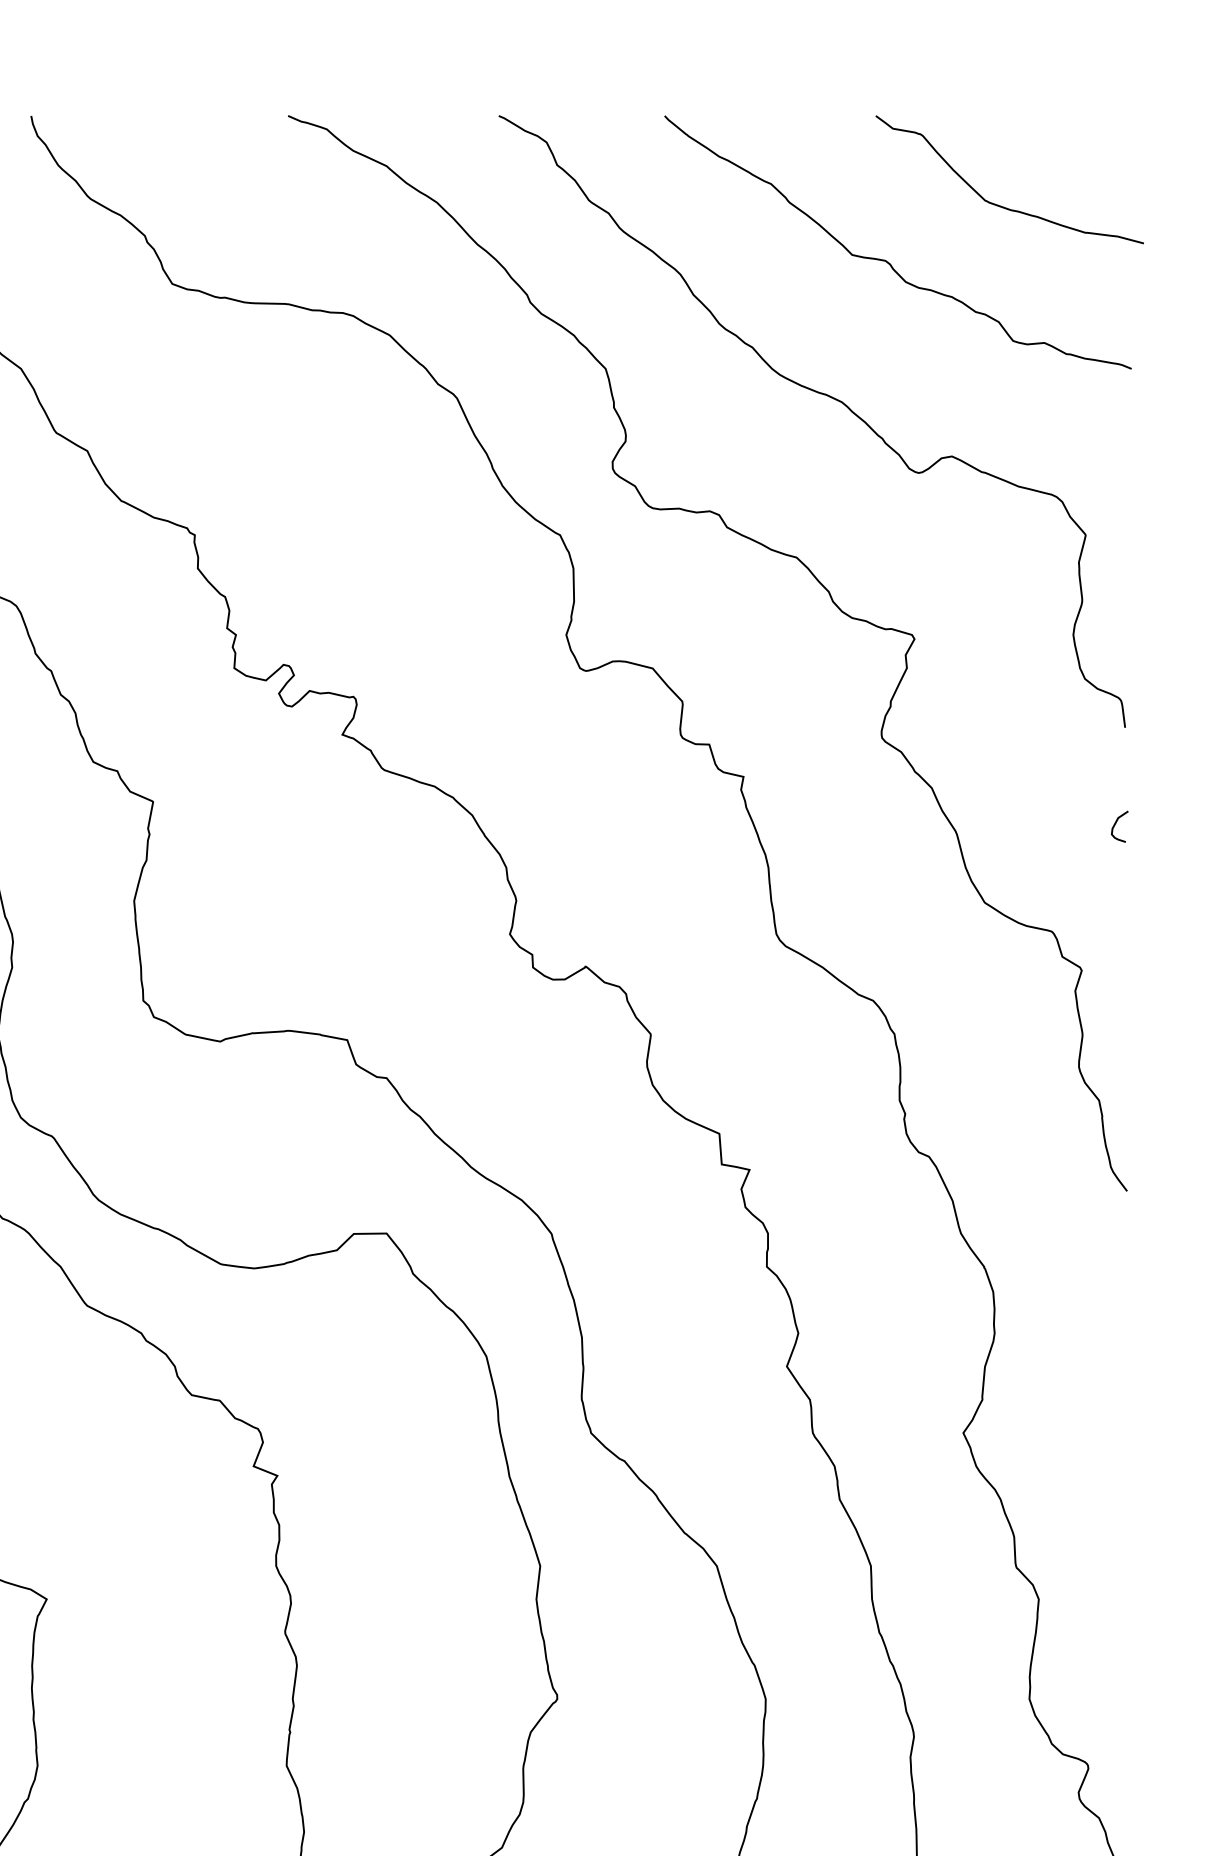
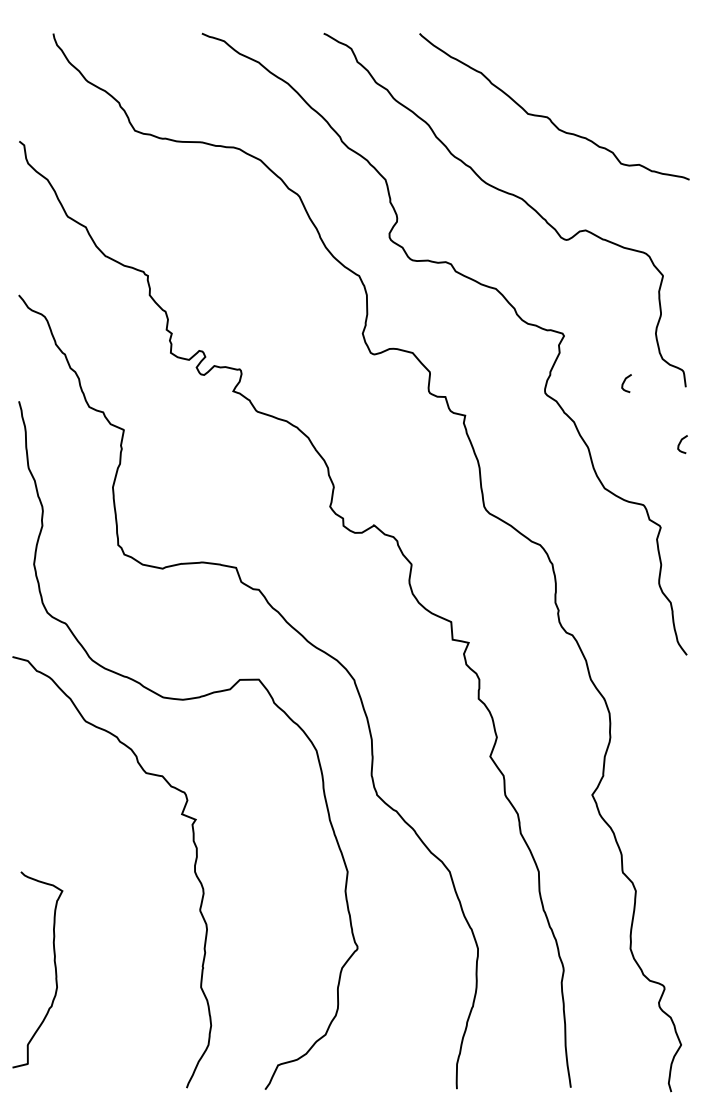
curve: (1000, 204) -> (613, 84), removed
curve: (1019, 721) -> (624, 383), added

